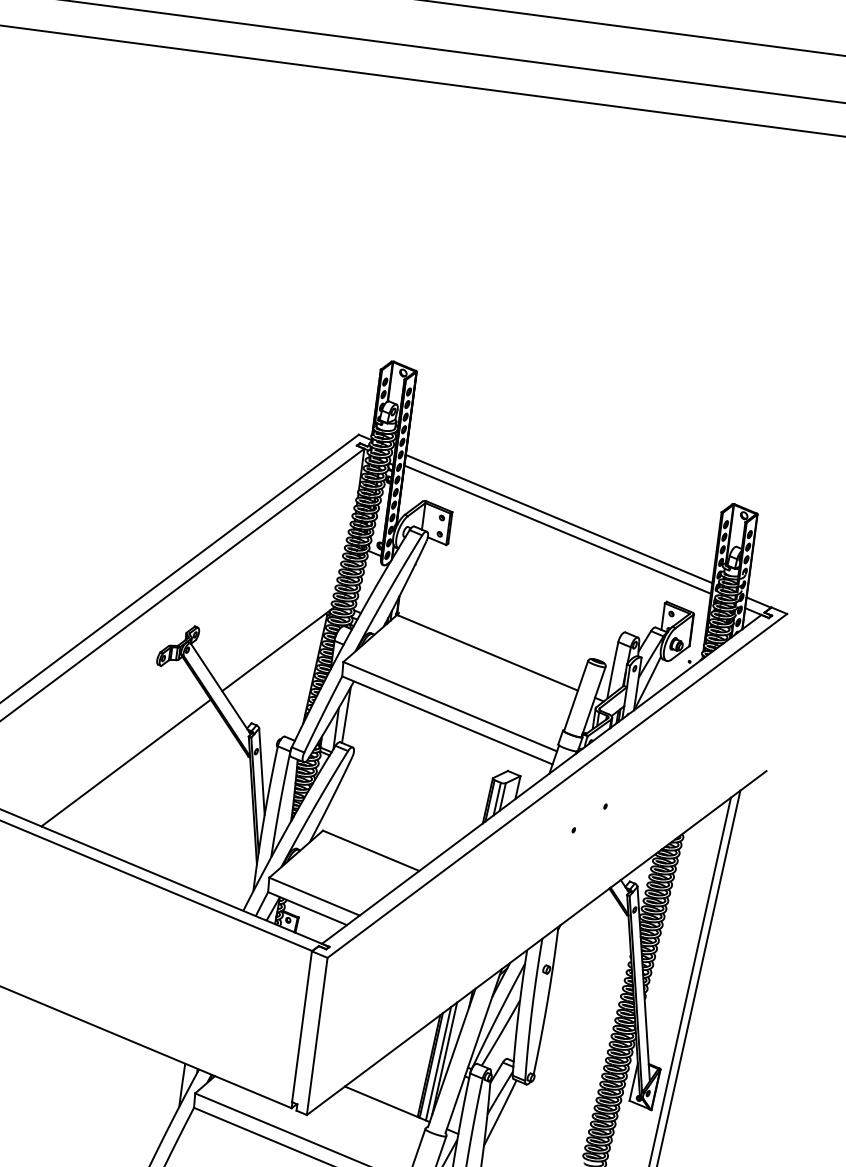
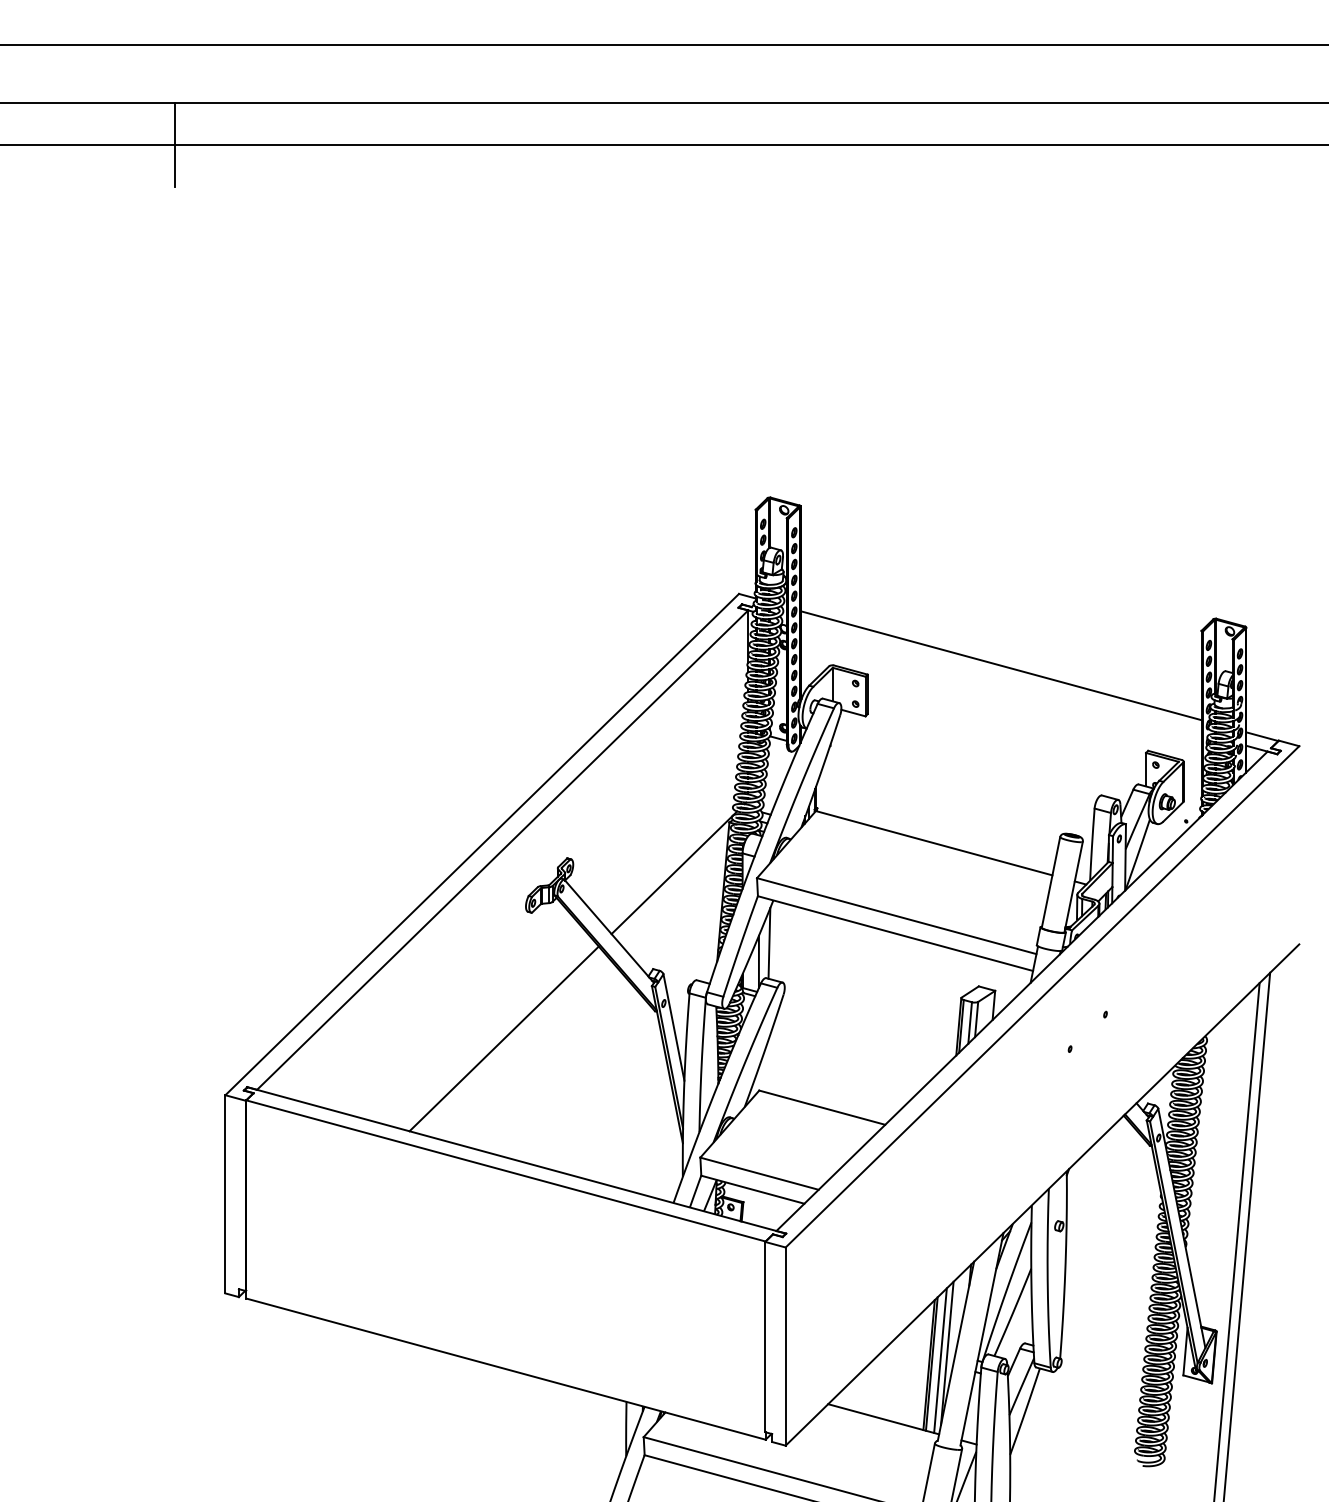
line: (557, 529) -> (1000, 678), removed

